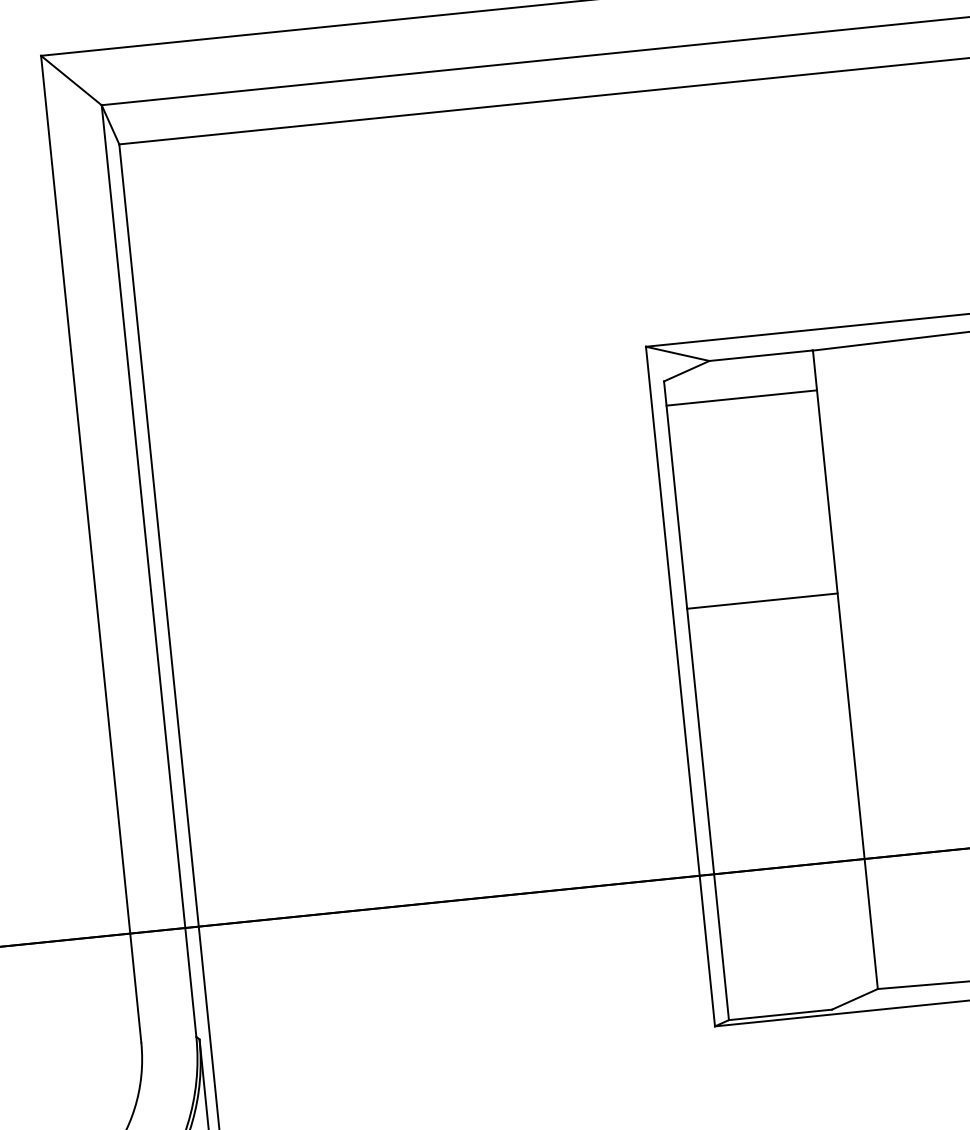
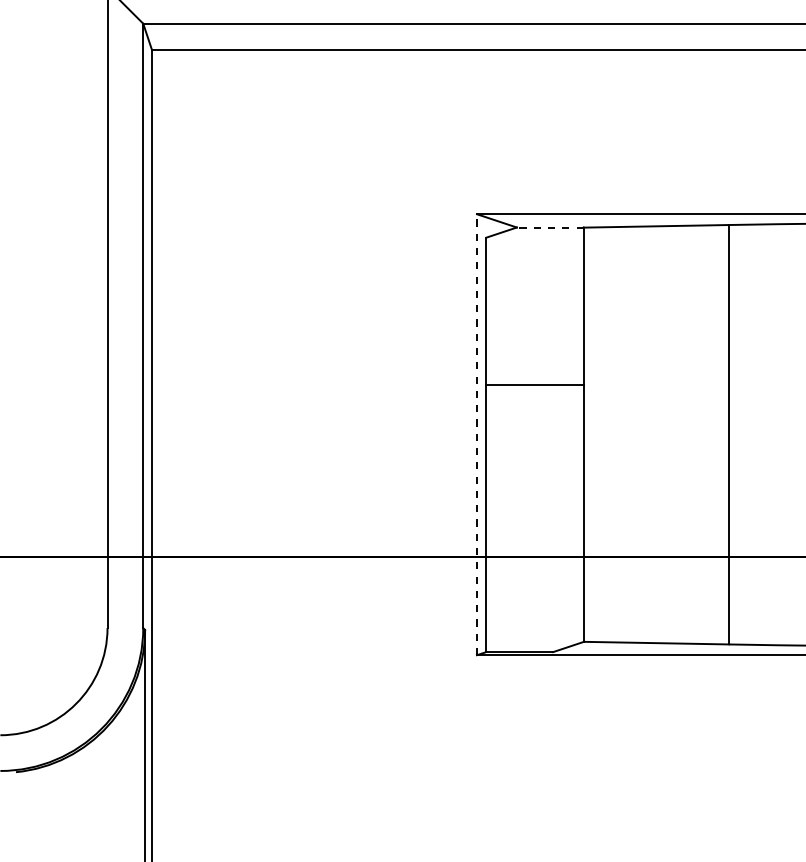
line: (759, 355) -> (549, 227), solid -> dashed
line: (742, 398) -> (535, 253), removed
line: (681, 686) -> (477, 434), solid -> dashed

